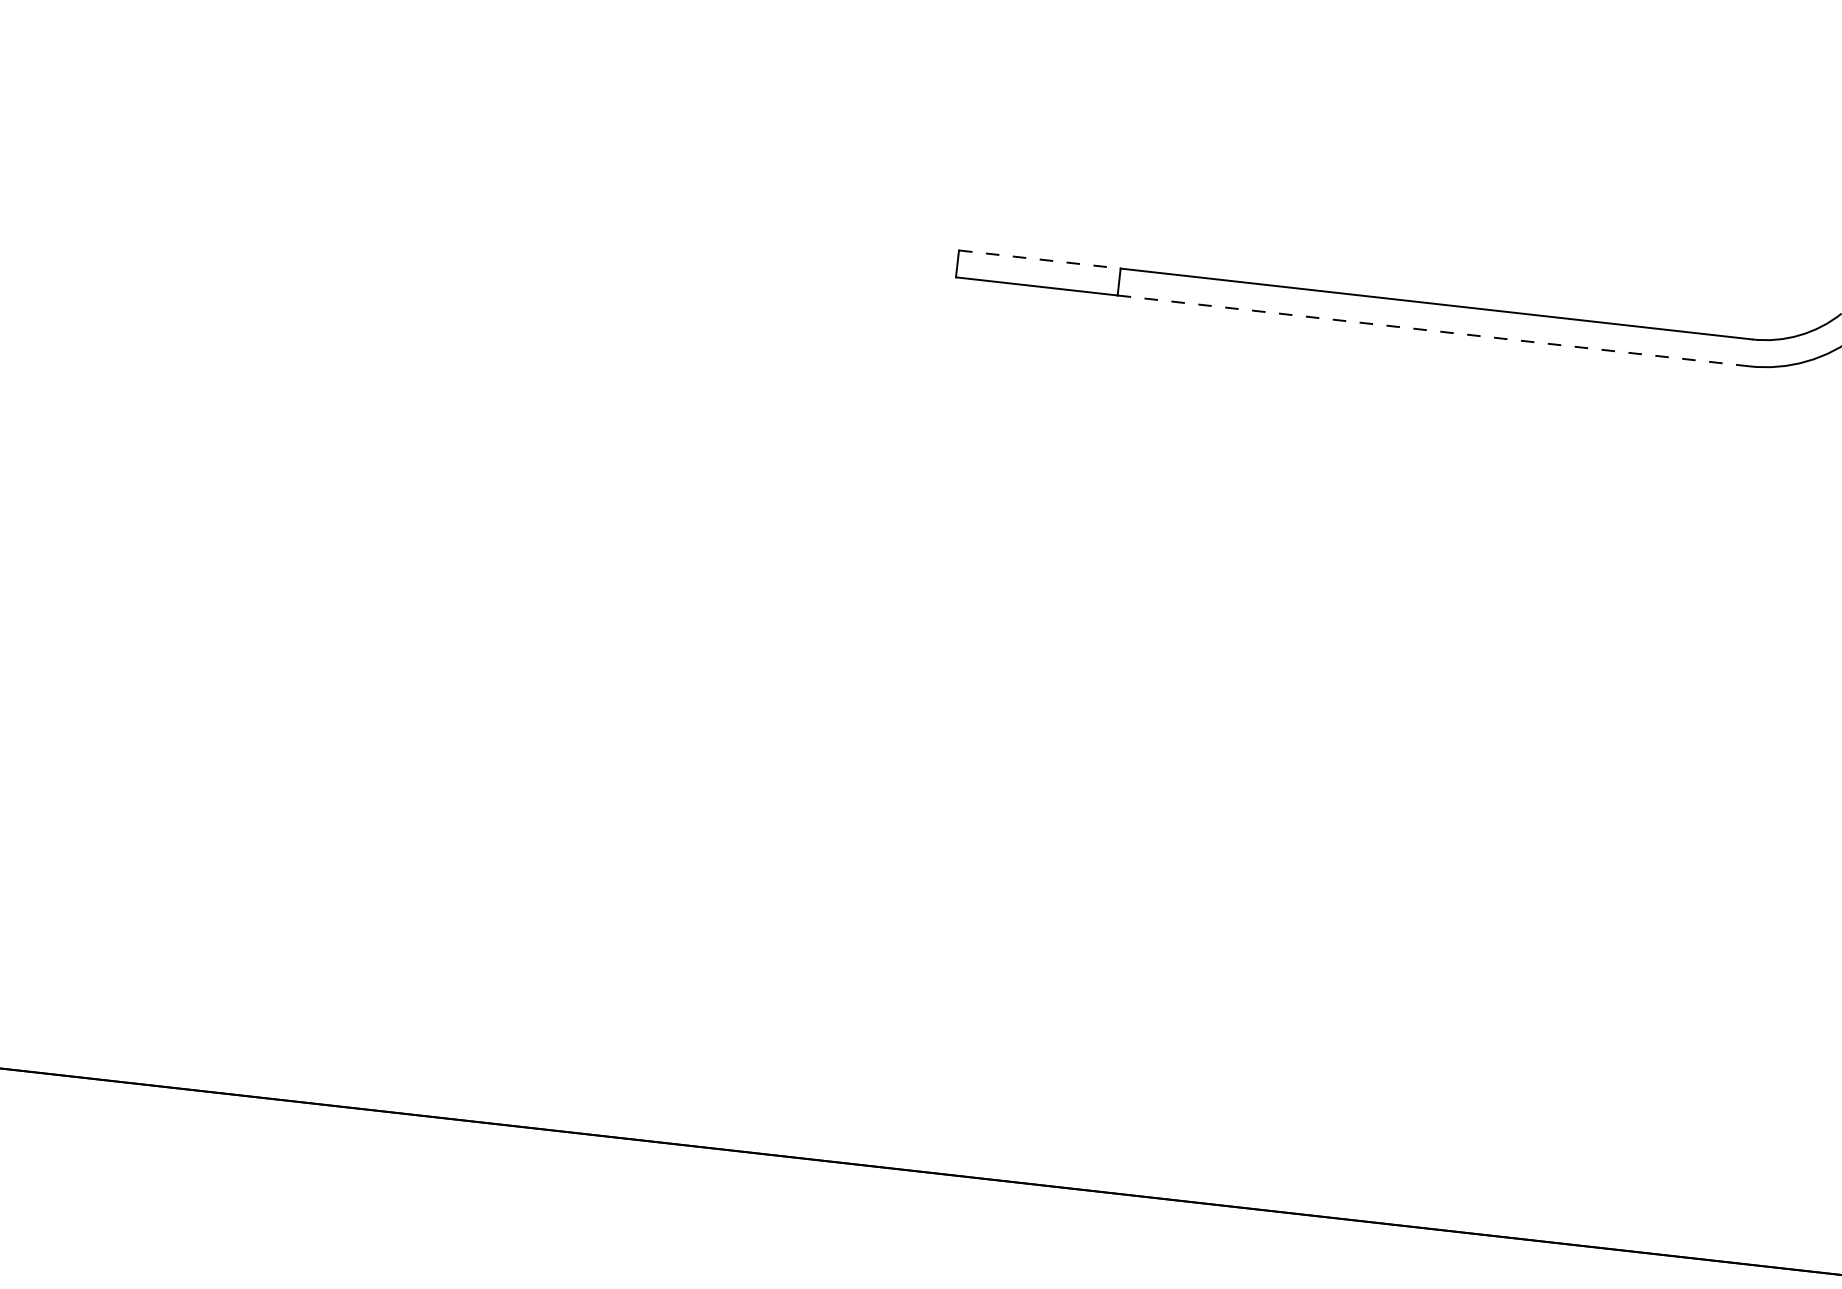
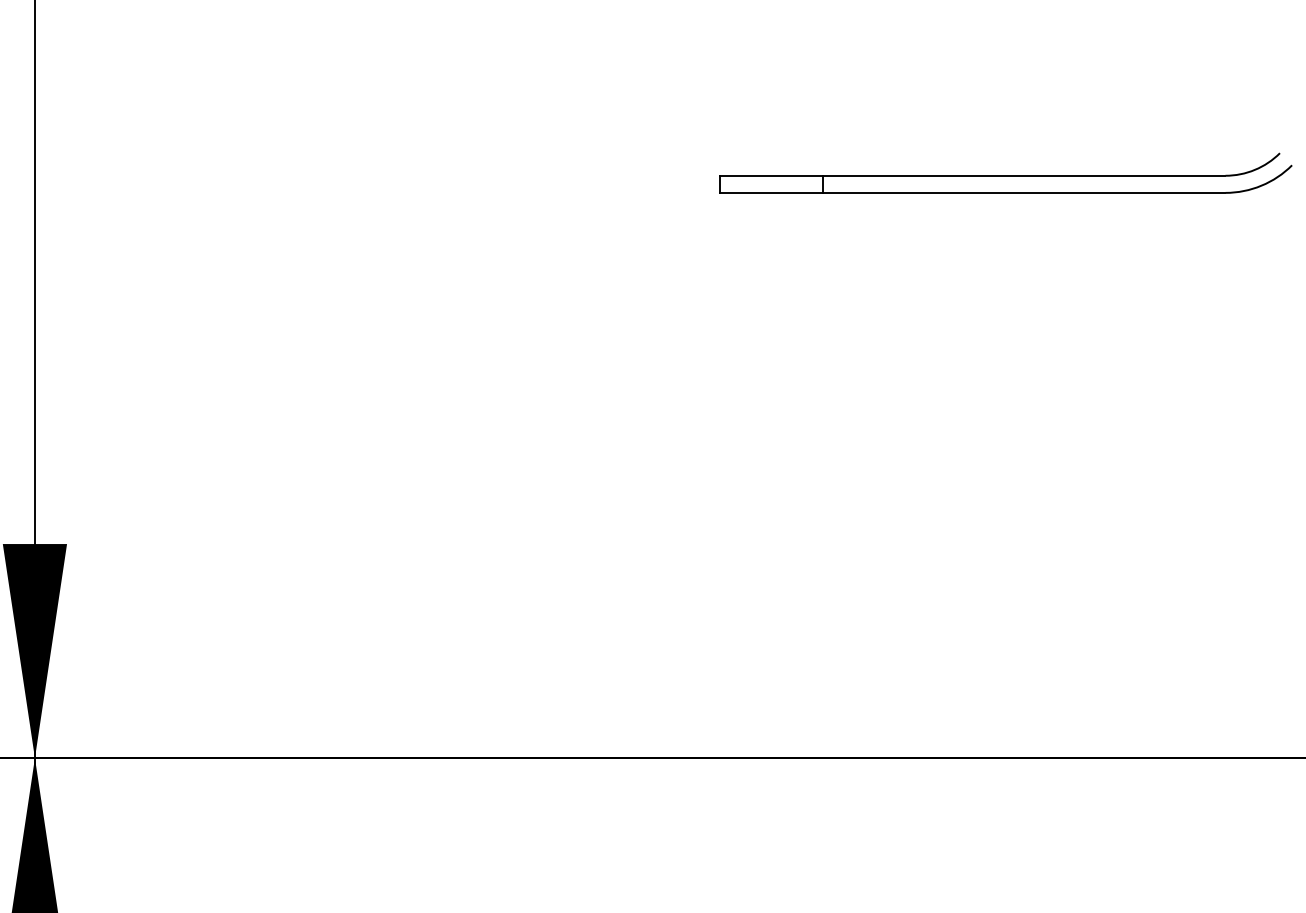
line: (1041, 259) -> (772, 175), dashed -> solid
line: (1433, 330) -> (1024, 192), dashed -> solid

